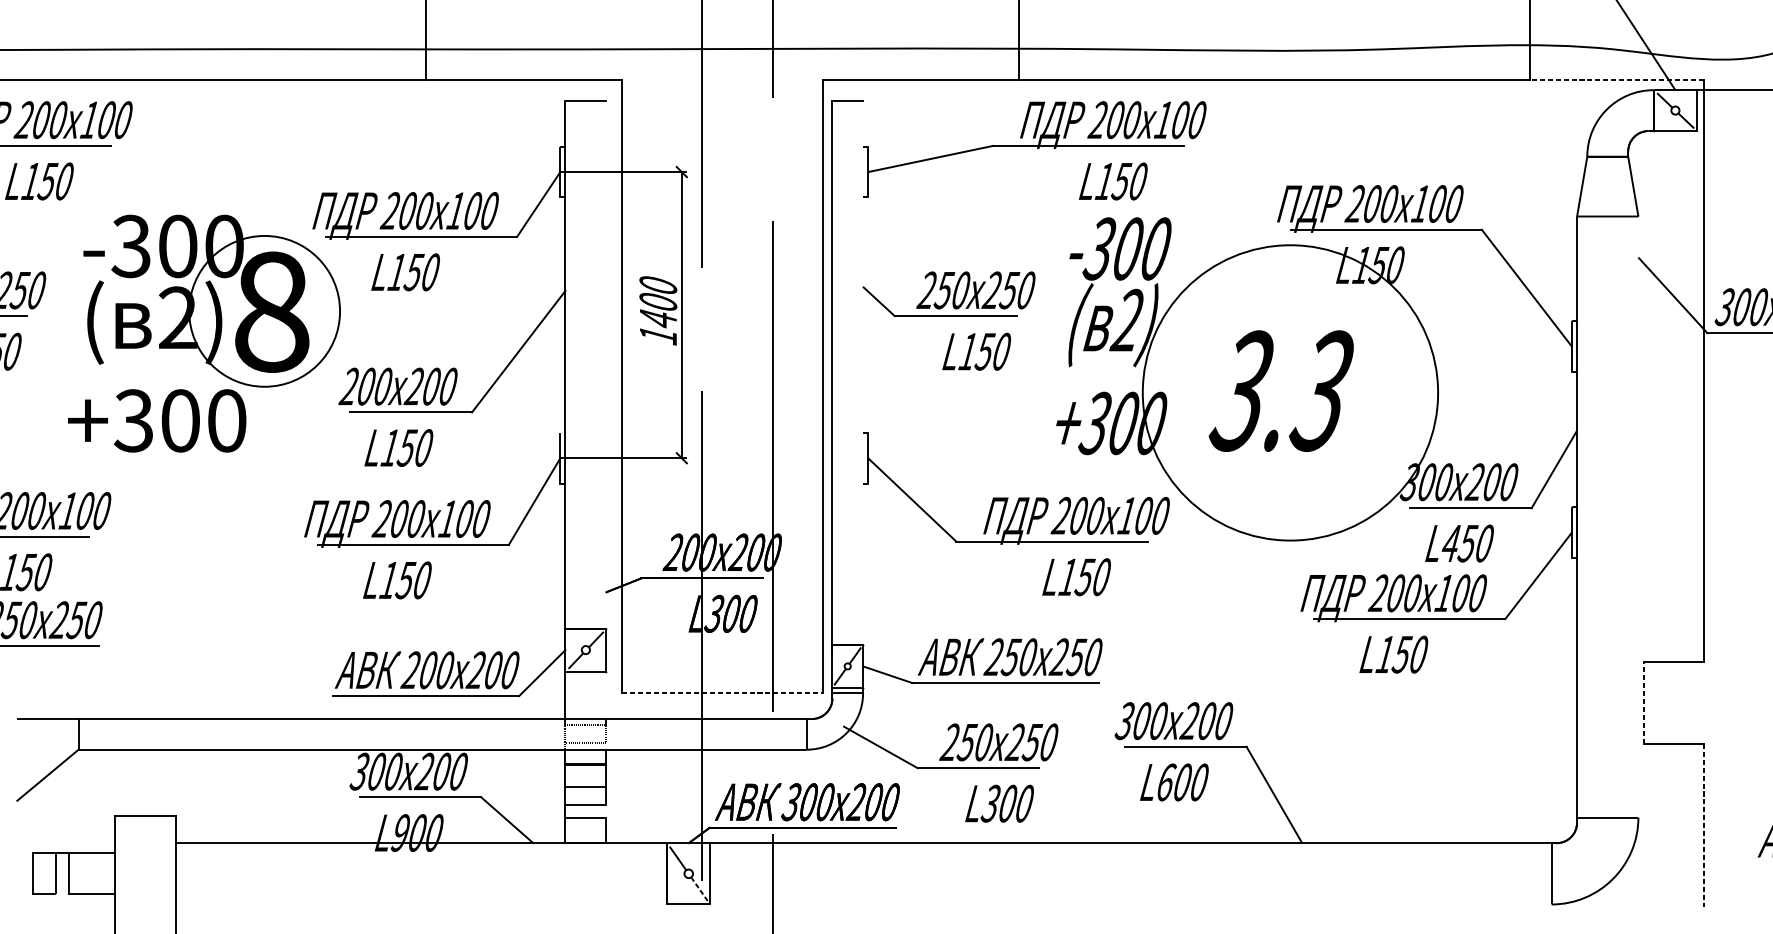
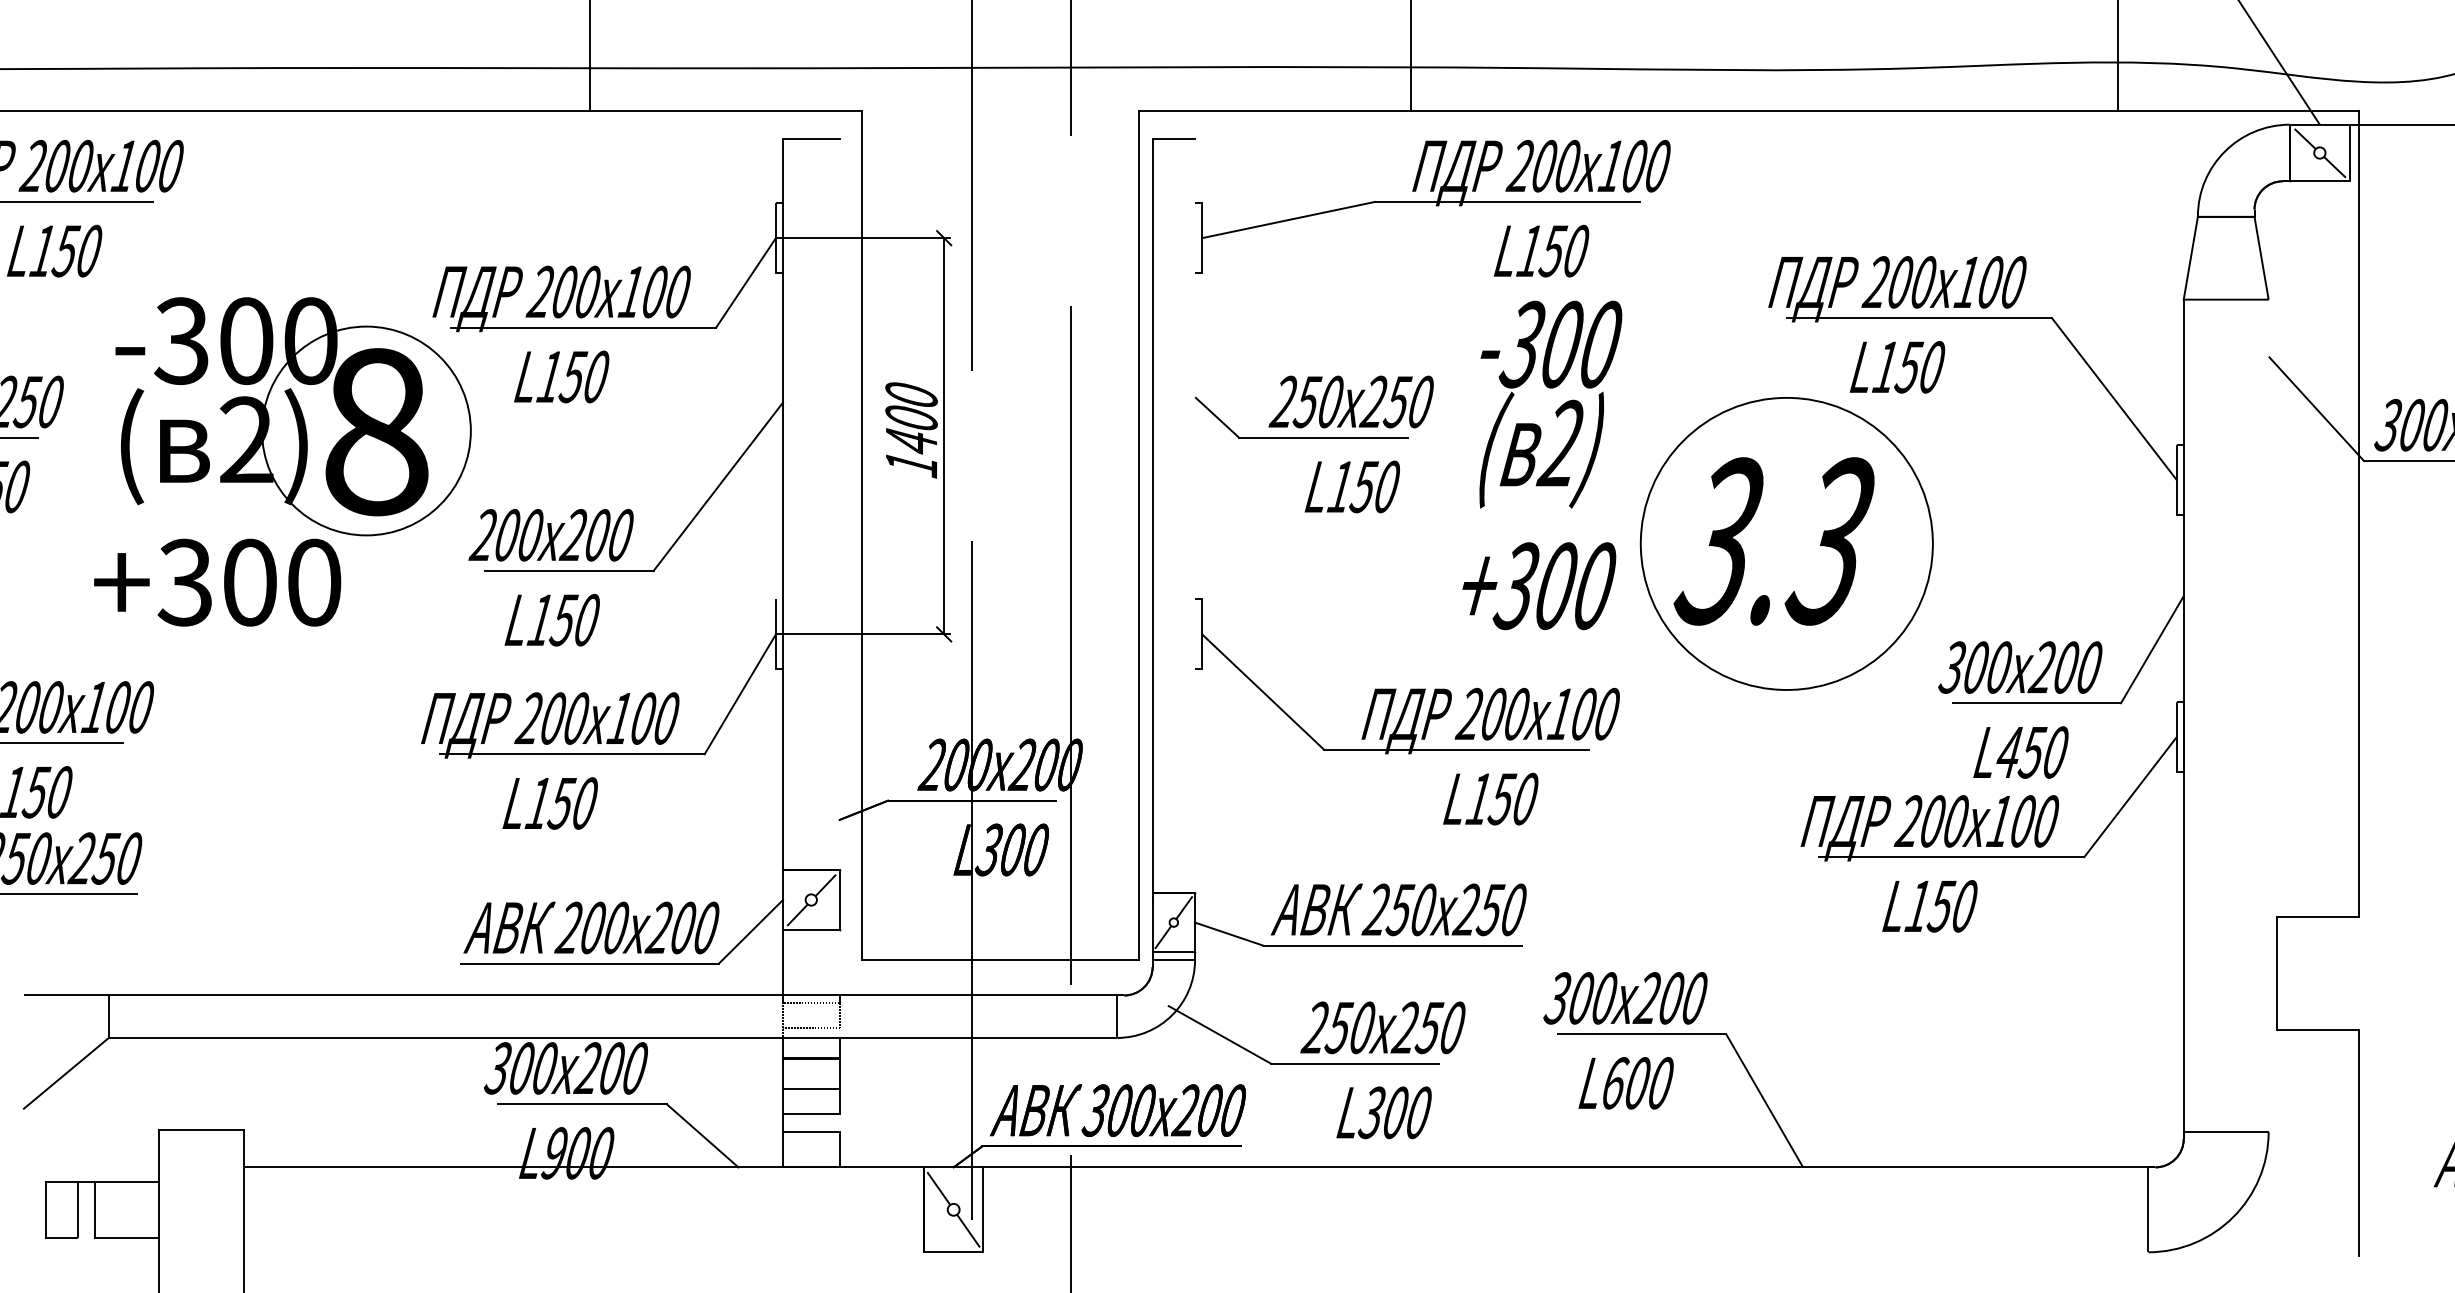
line: (1616, 79) -> (2238, 110), dashed -> solid
circle: (1290, 392) -> (1786, 543), size x0.71
line: (722, 693) -> (1000, 959), dashed -> solid
line: (1644, 703) -> (2276, 973), dashed -> solid
line: (1704, 825) -> (2359, 1142), dashed -> solid
line: (699, 889) -> (968, 1231), dashed -> solid

